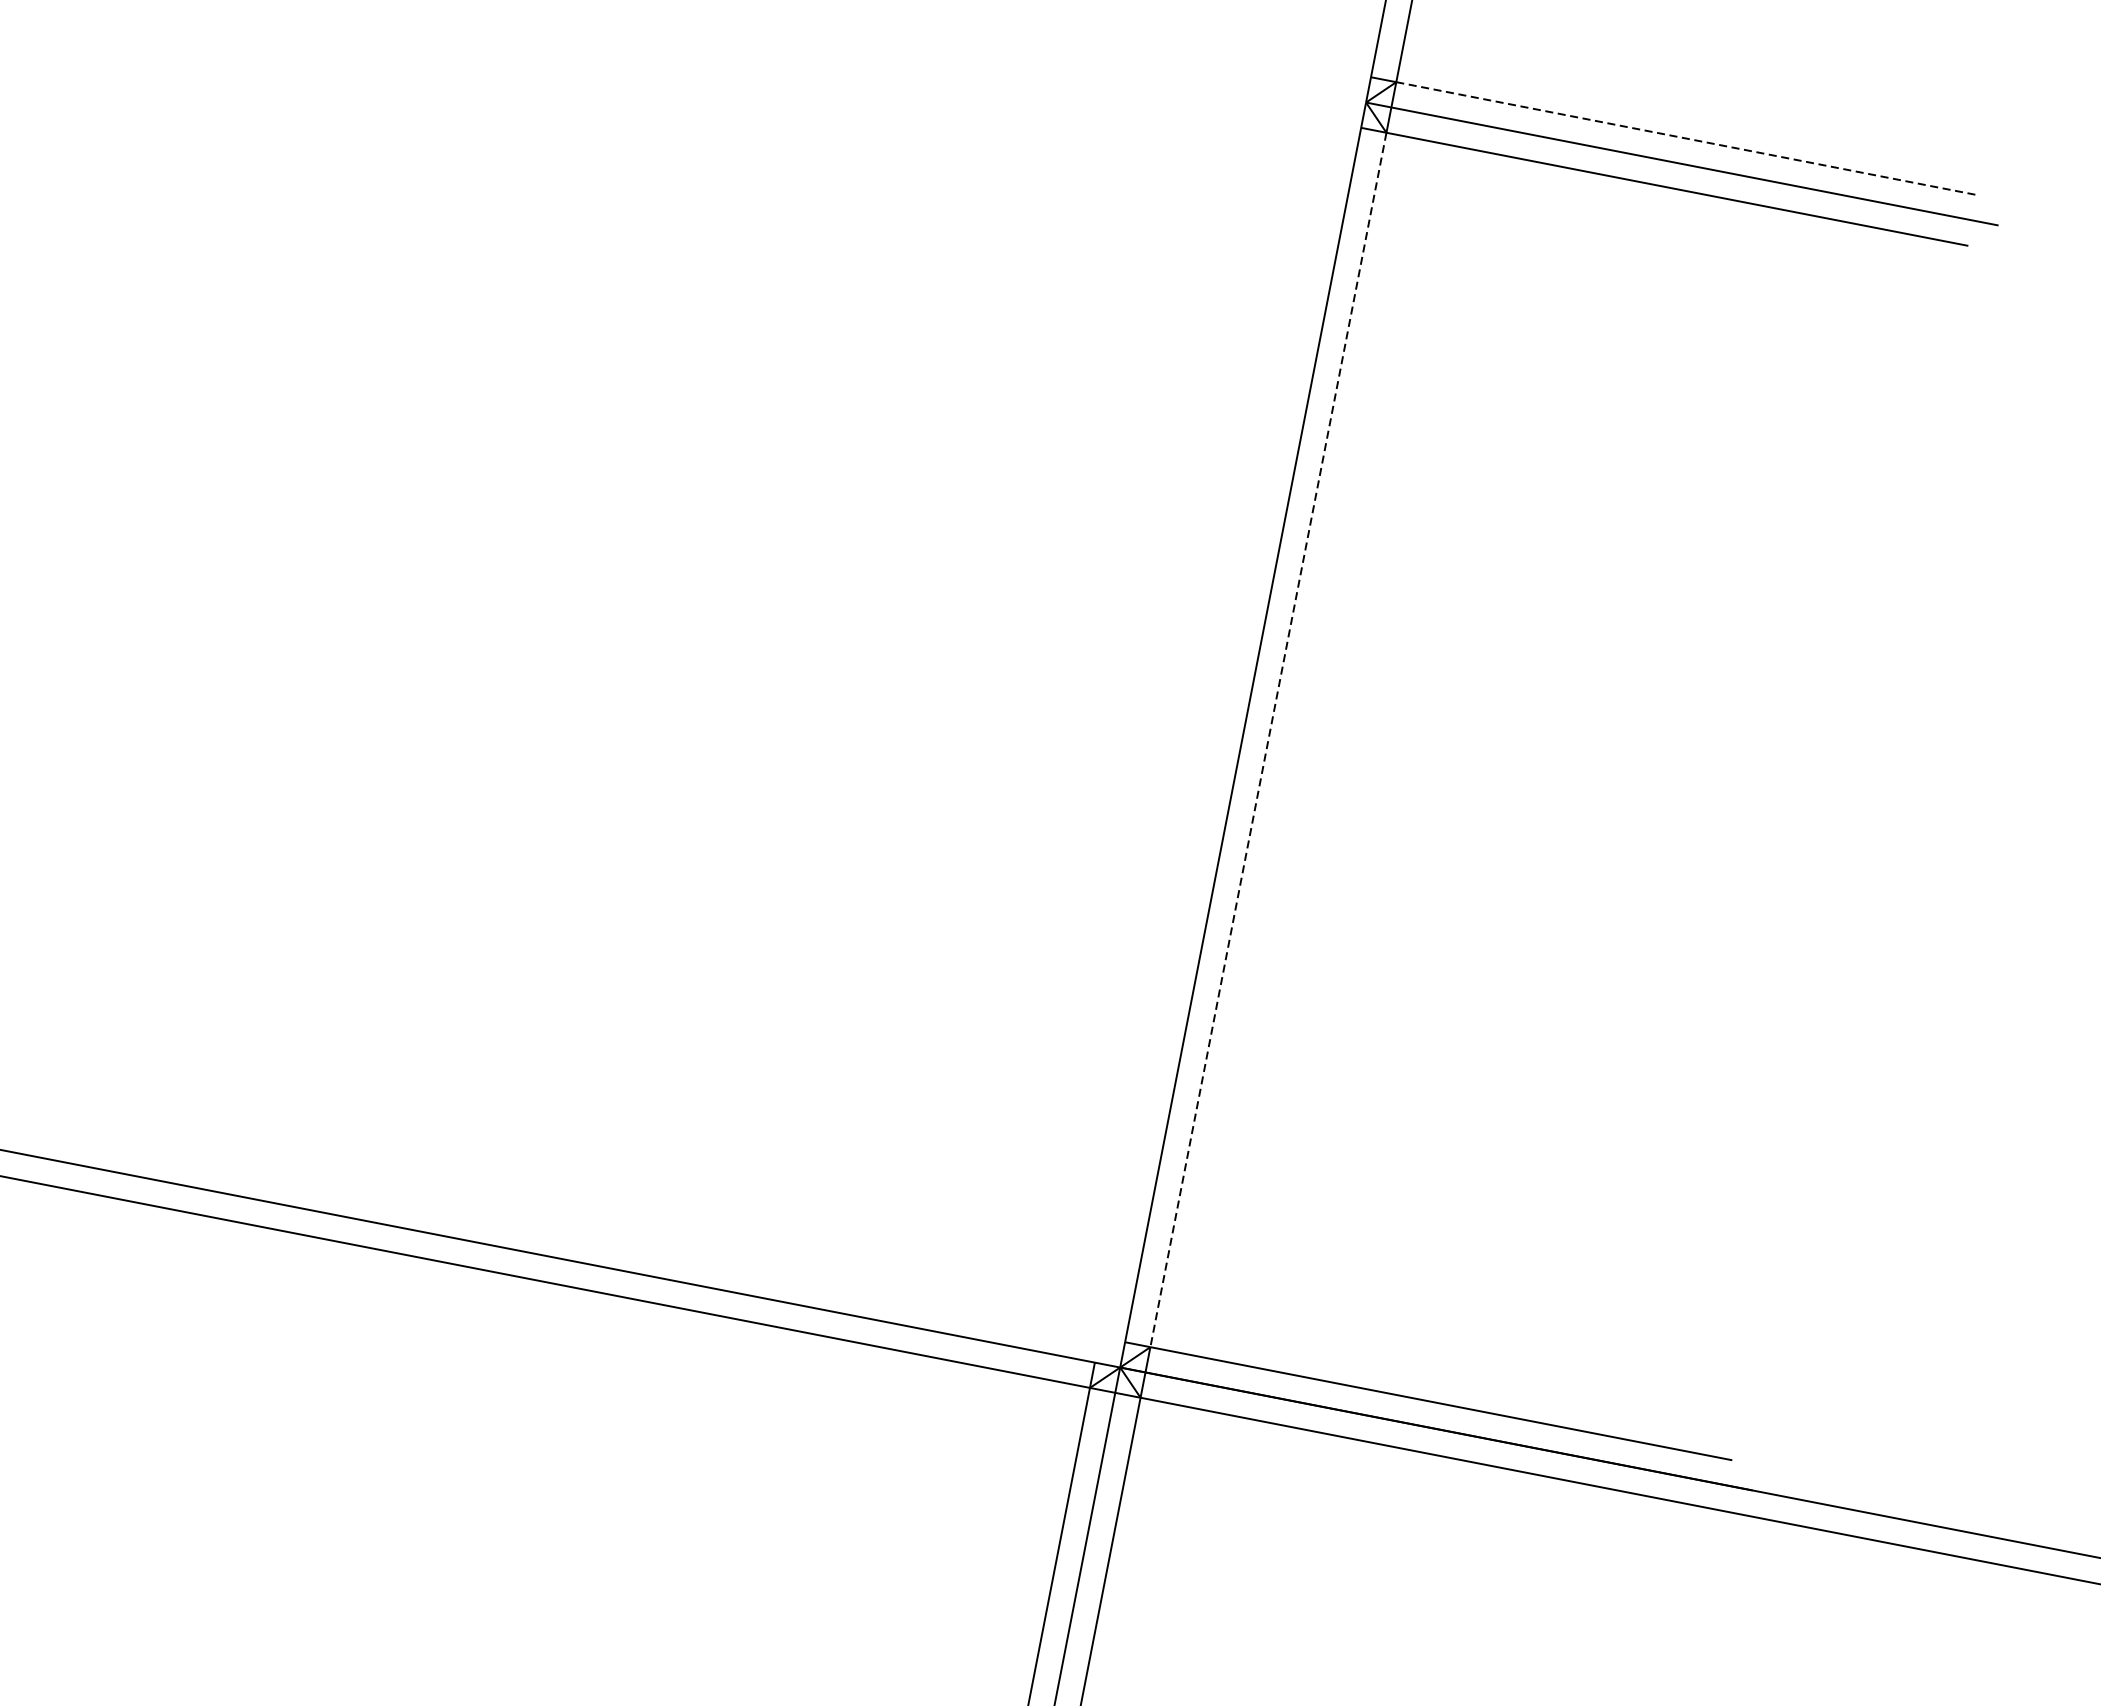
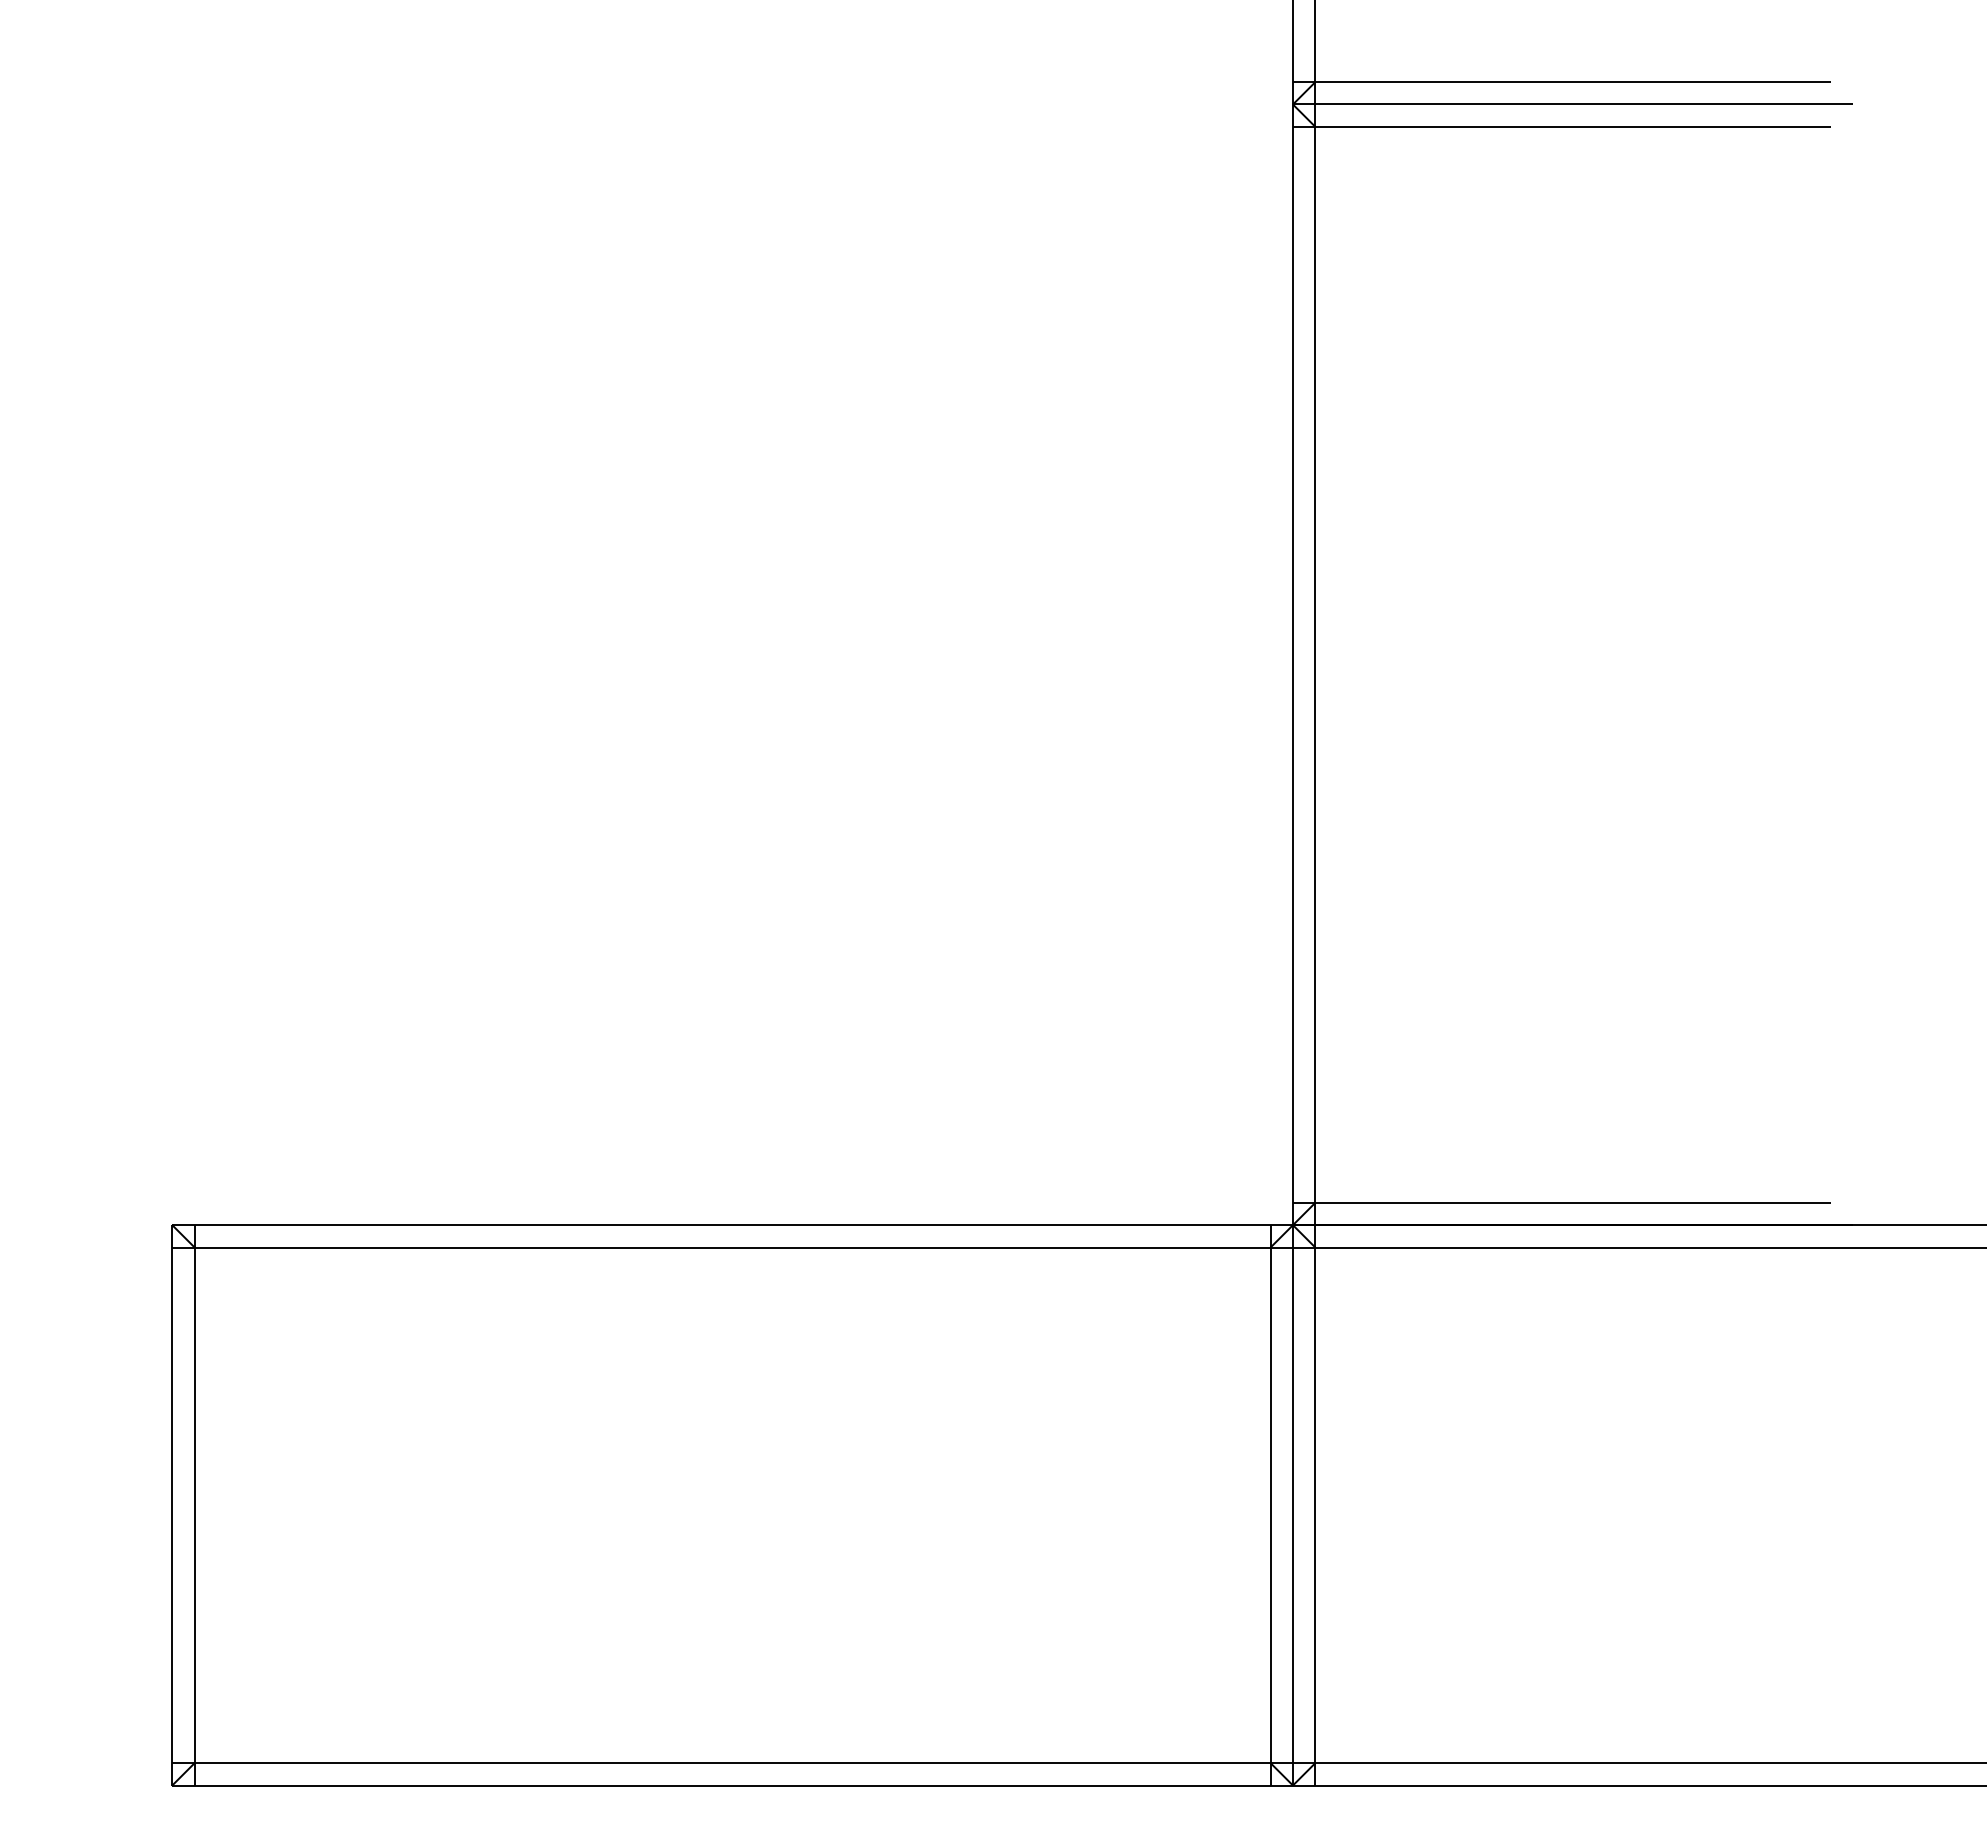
line: (1687, 139) -> (1573, 82), dashed -> solid
line: (1268, 739) -> (1315, 664), dashed -> solid

